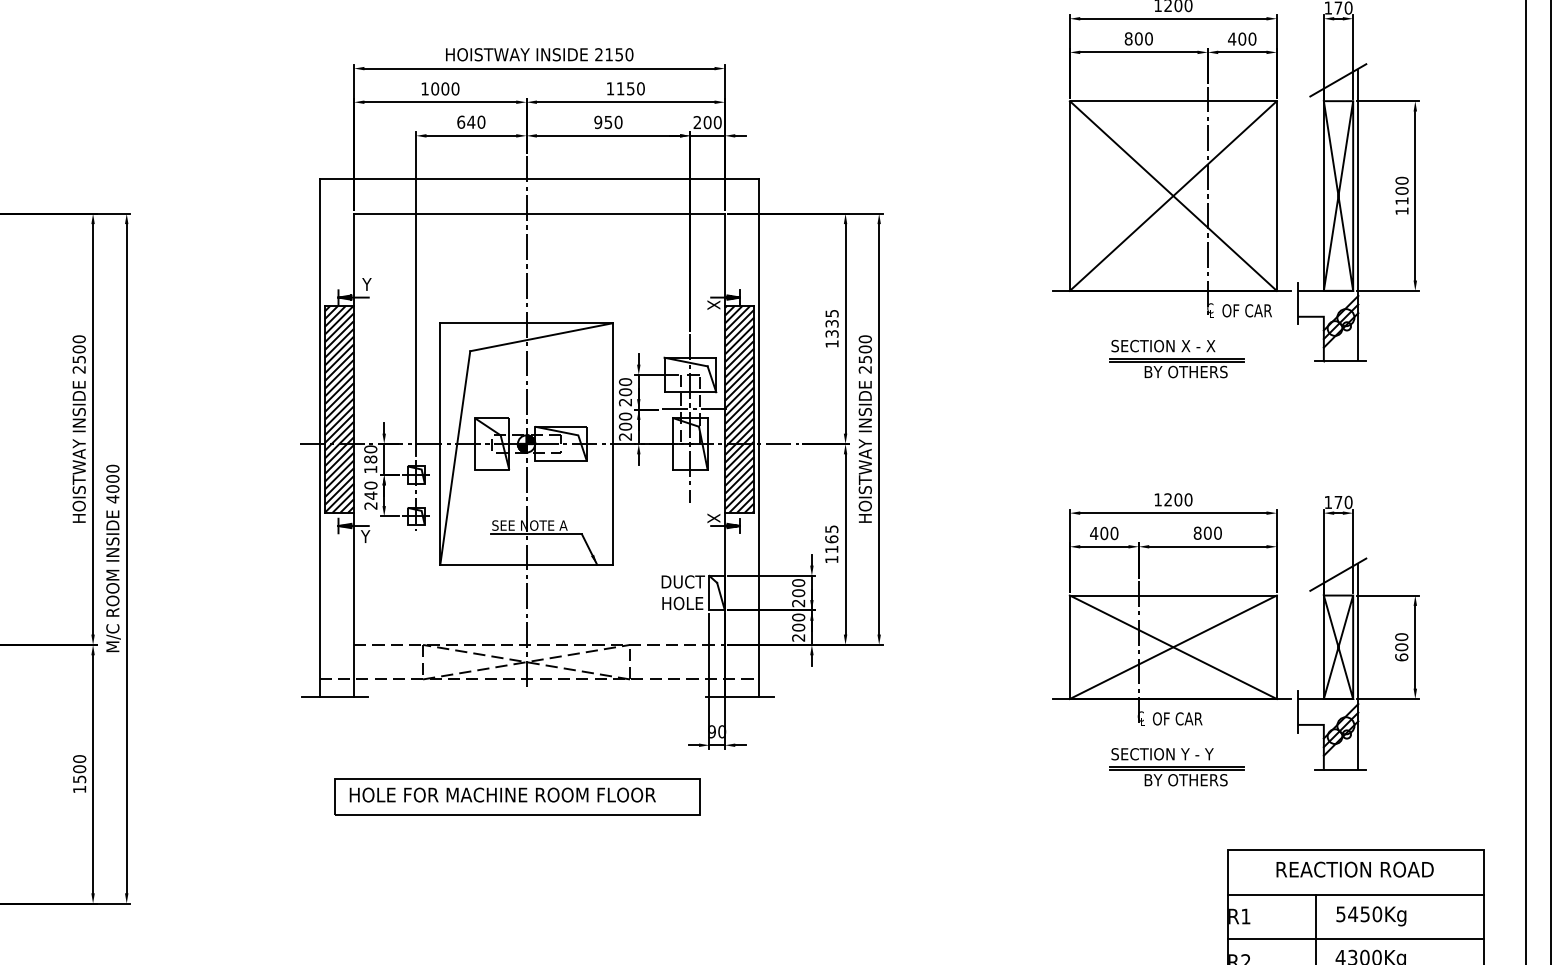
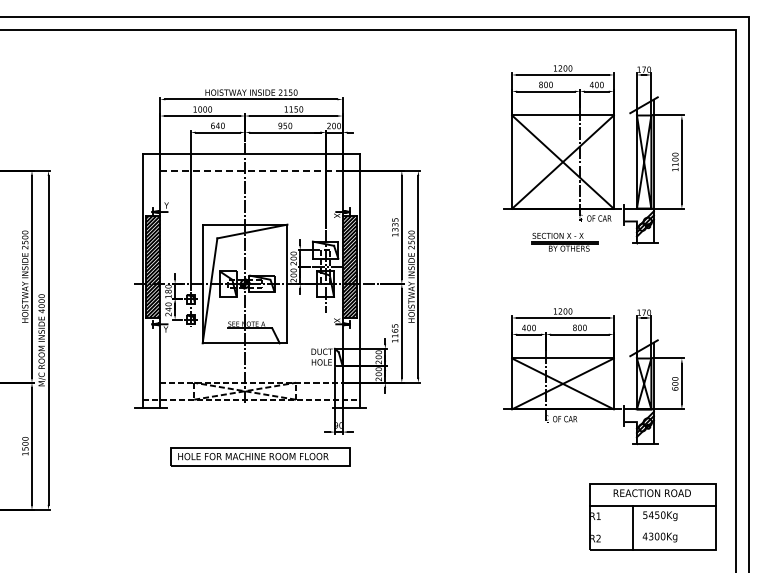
line: (539, 213) -> (251, 170), solid -> dashed
part: (1176, 766) -> (564, 442), removed
part: (517, 794) -> (260, 456), moved
line: (1355, 939) -> (652, 527), removed

